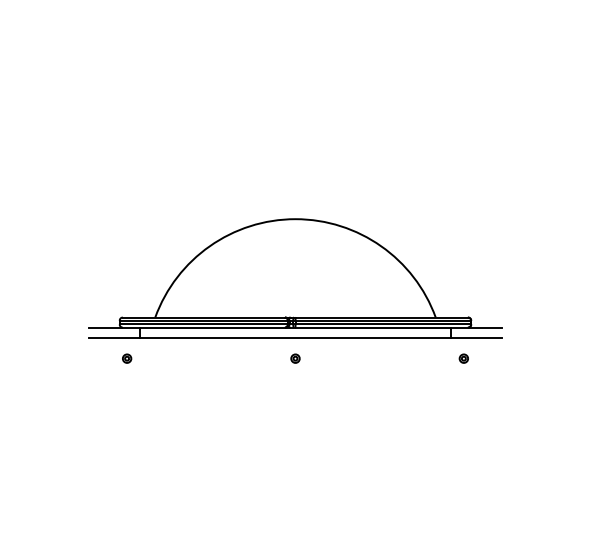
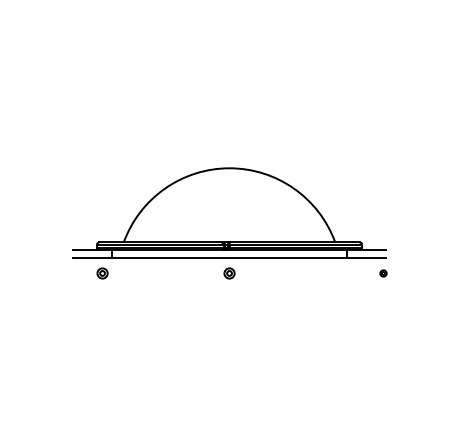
part: (127, 358) -> (102, 273), size x1.6
part: (295, 358) -> (229, 273), size x1.6
part: (463, 358) -> (383, 273), moved

